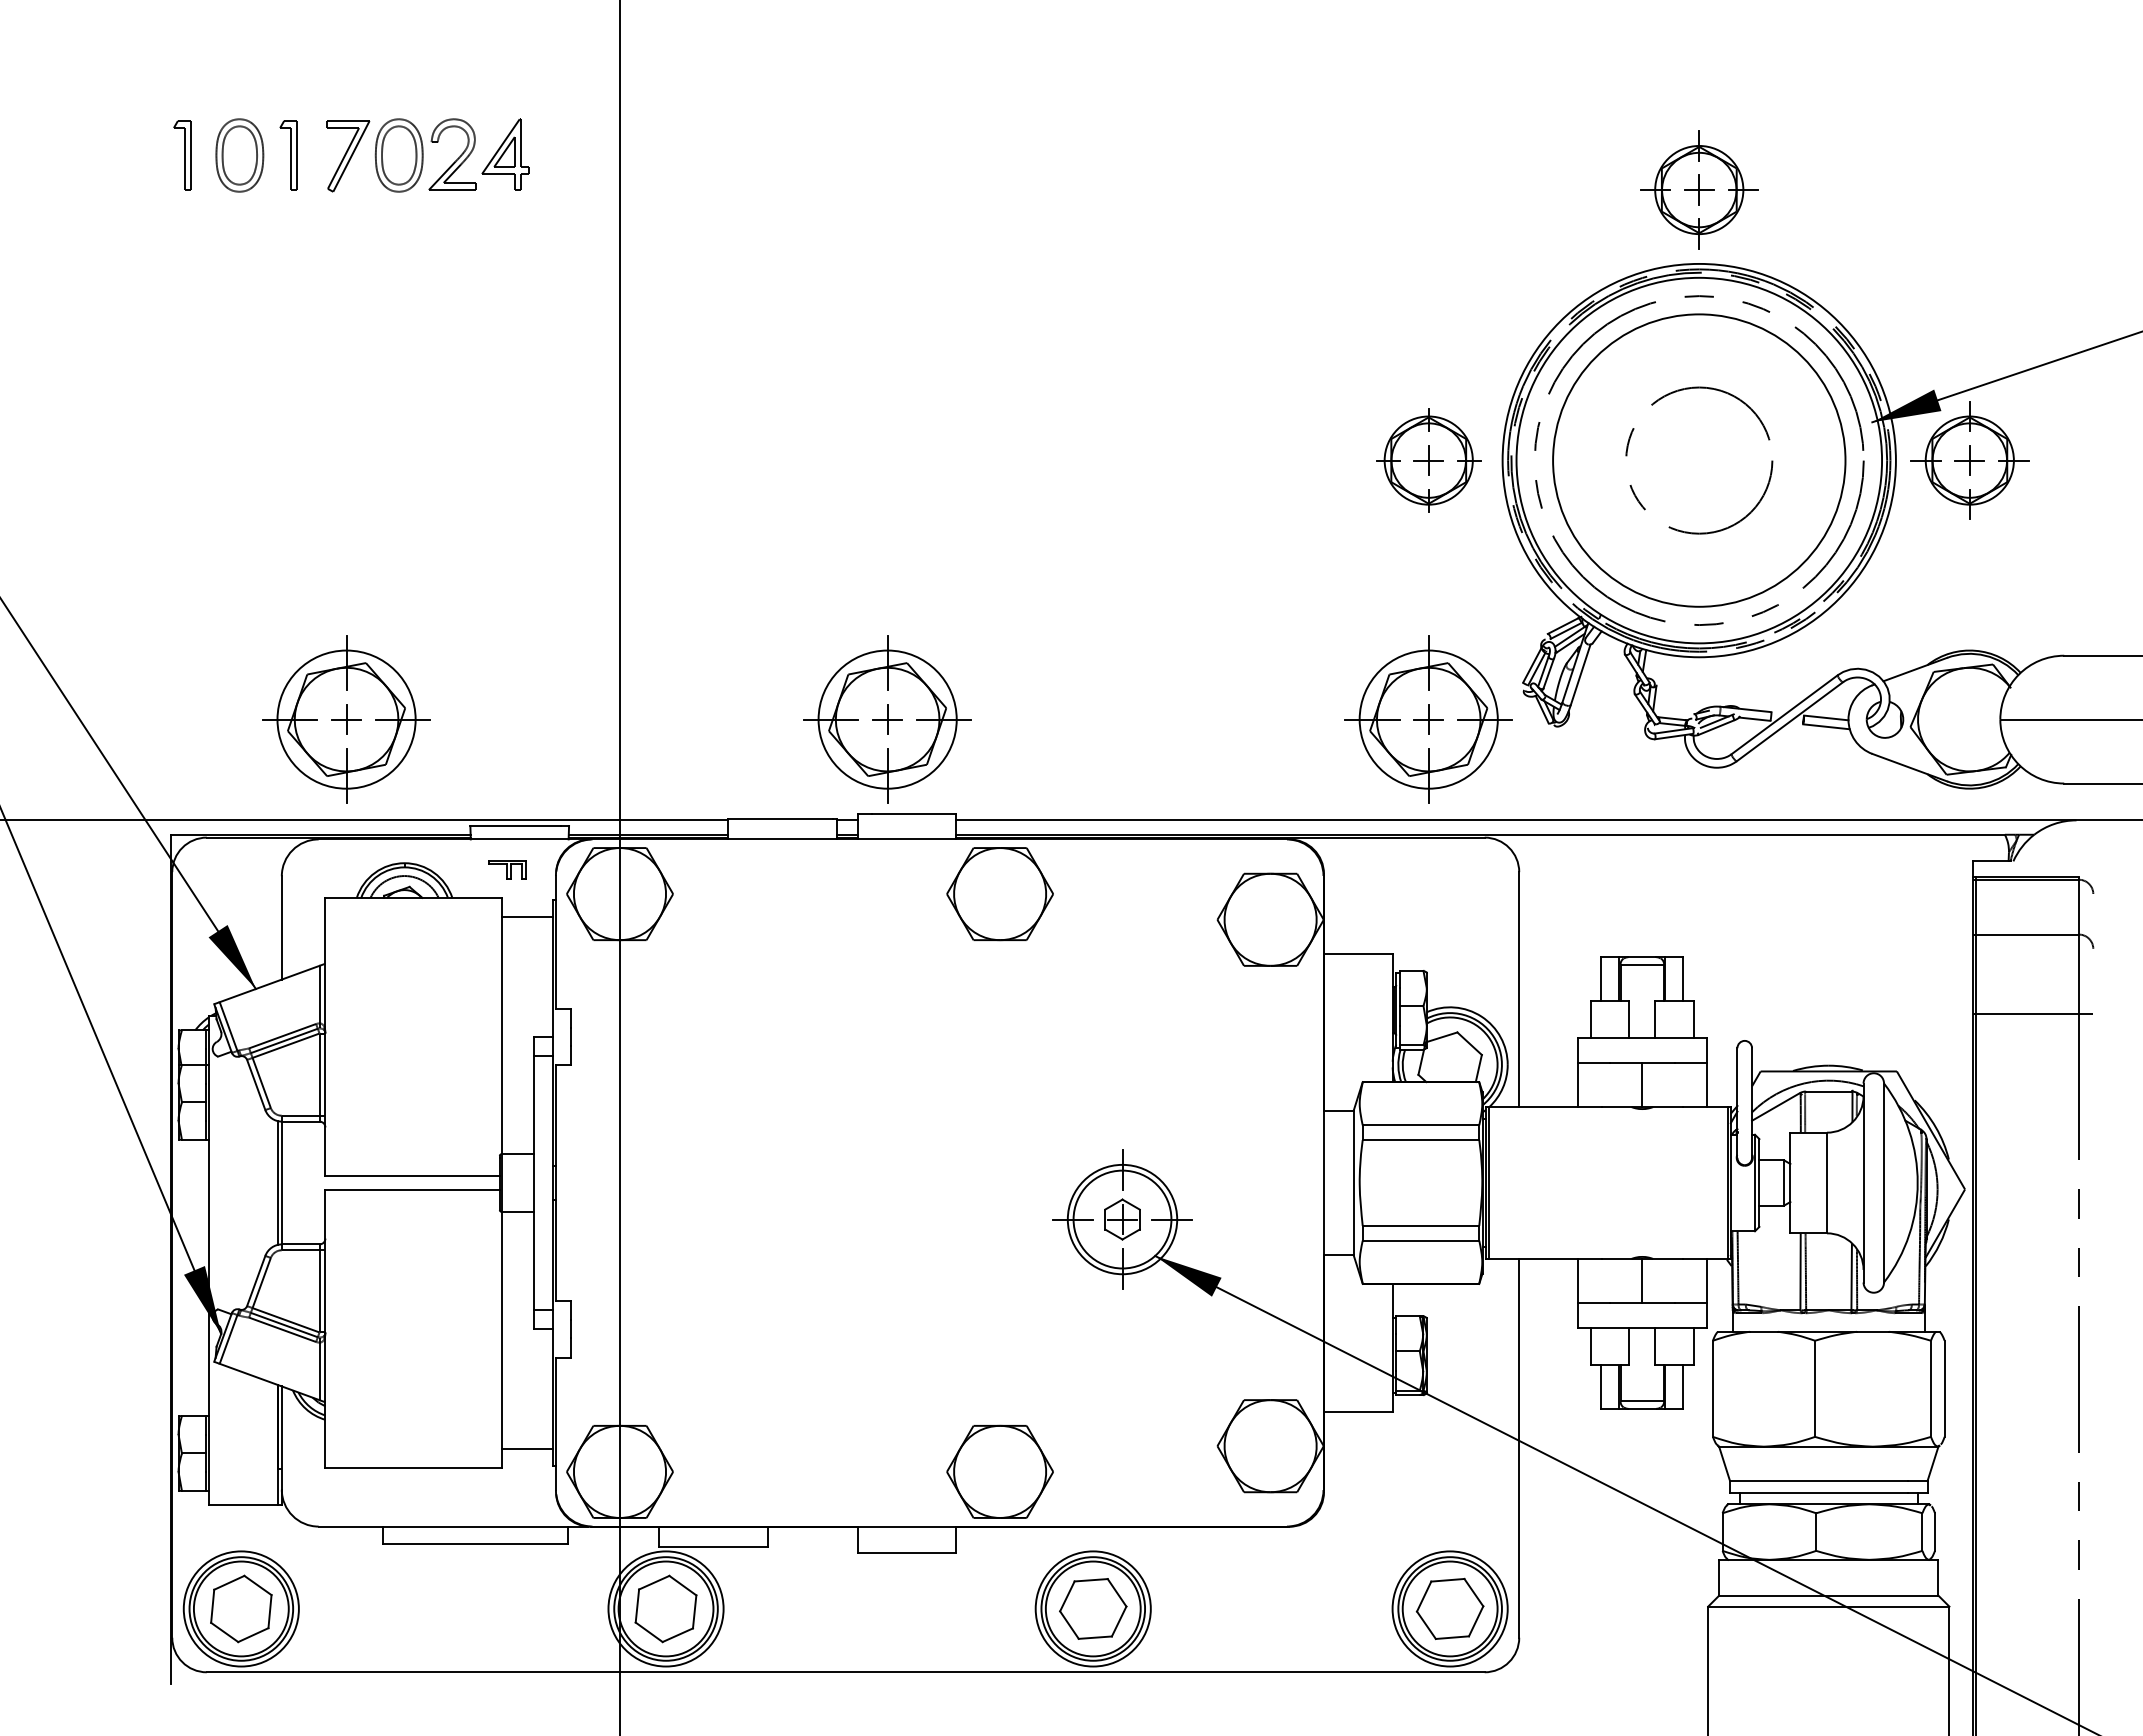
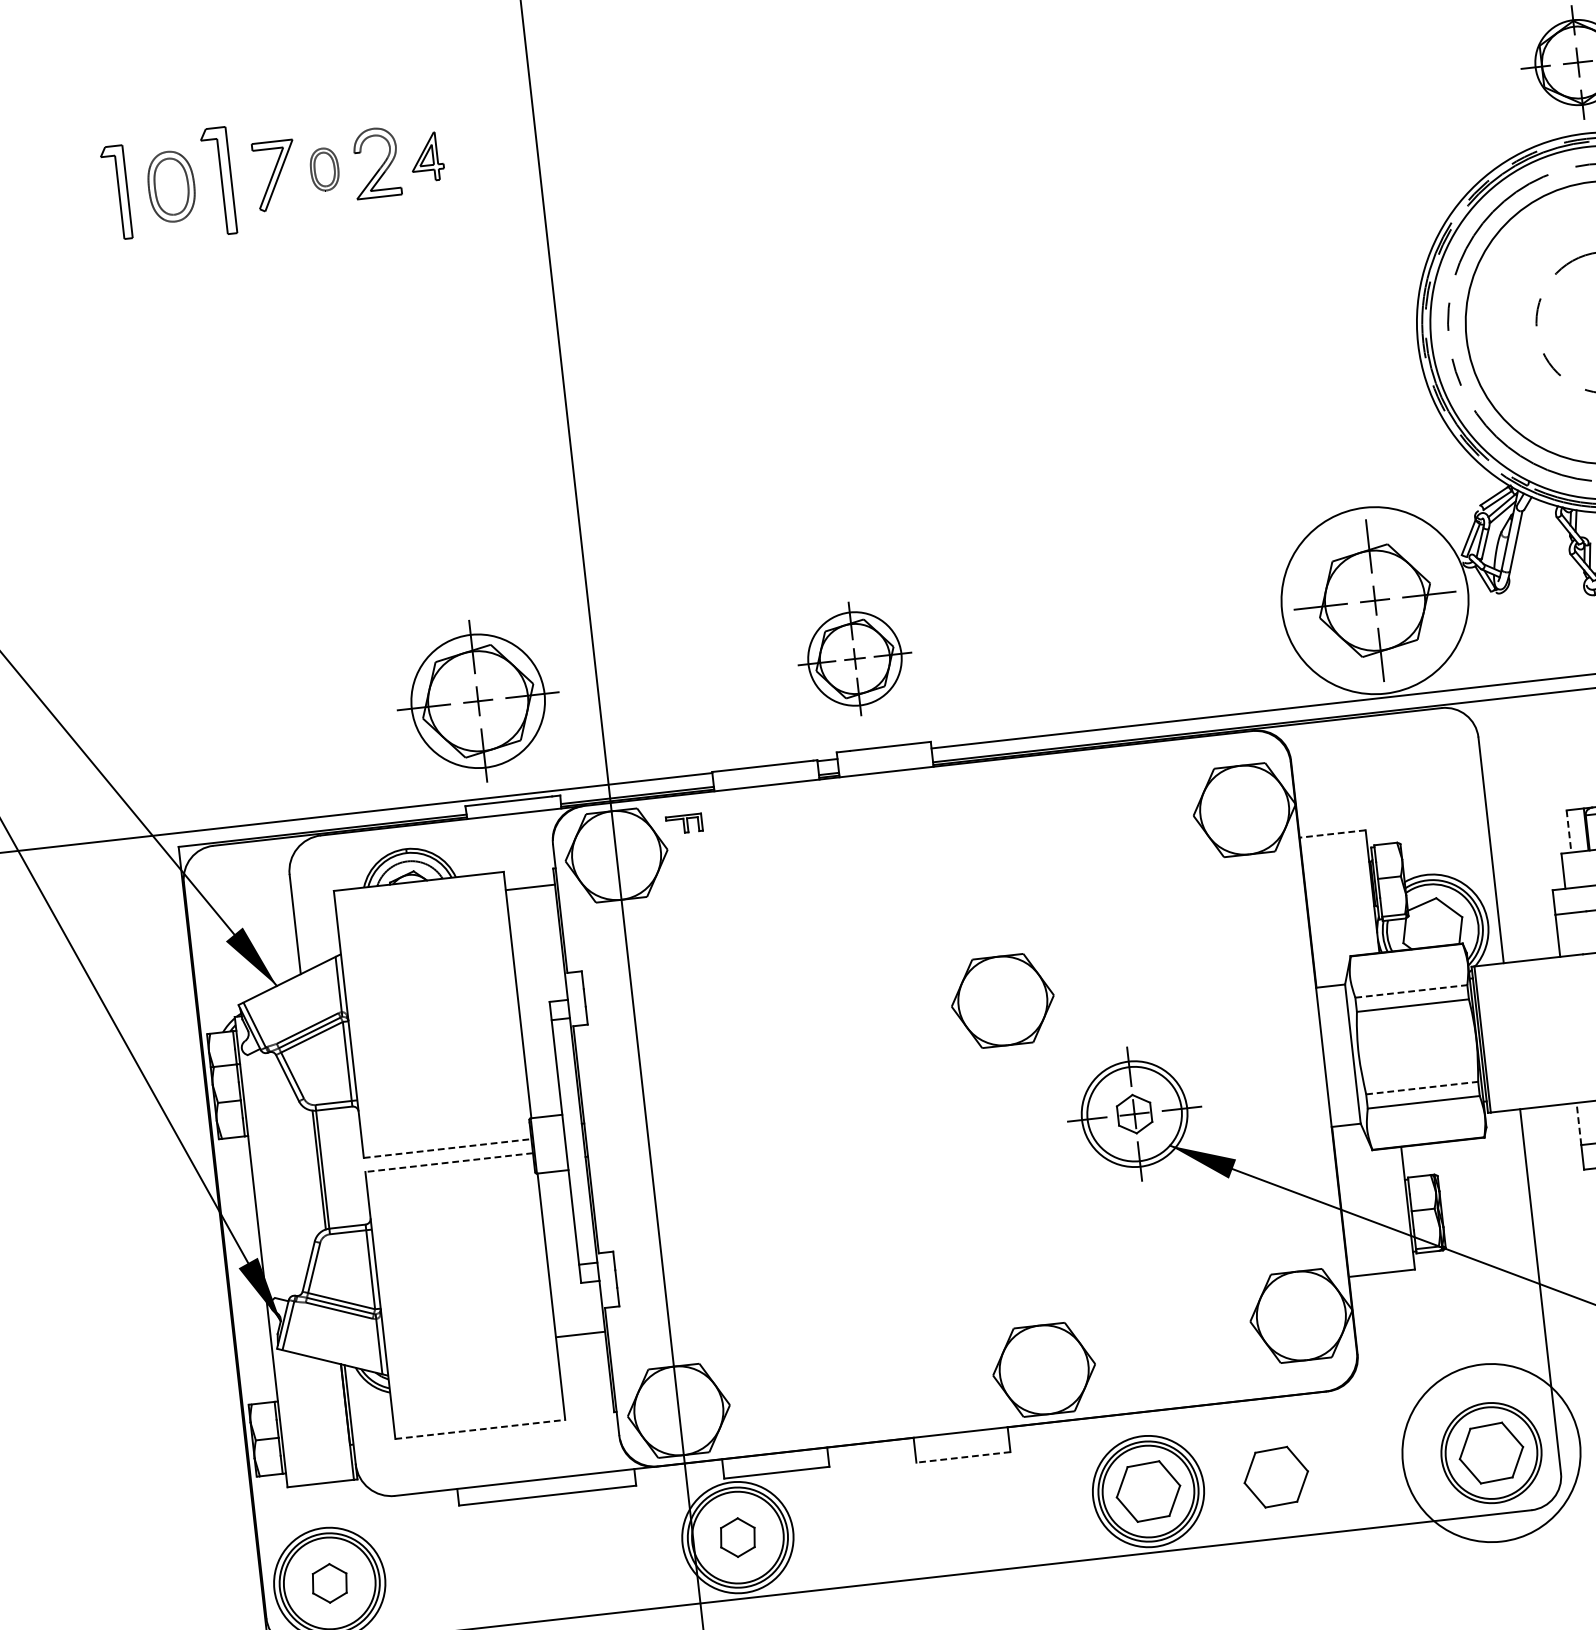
part: (505, 154) -> (426, 157), size x0.7
part: (182, 155) -> (116, 192), size x1.4
part: (288, 155) -> (218, 181), size x1.6
part: (398, 155) -> (324, 169), size x0.6
part: (1428, 460) -> (1346, 351), removed
part: (346, 719) -> (478, 701), moved
part: (887, 719) -> (854, 658), size x0.7
circle: (1428, 719) -> (1374, 600), size x1.4
part: (507, 869) -> (684, 823), moved
part: (999, 894) -> (1002, 1001), moved
line: (1357, 954) -> (1331, 834), solid -> dashed
line: (1601, 979) -> (1569, 831), solid -> dashed
line: (1421, 1125) -> (1411, 991), solid -> dashed
line: (413, 1175) -> (448, 1148), solid -> dashed
line: (412, 1190) -> (449, 1162), solid -> dashed
line: (1421, 1225) -> (1422, 1087), solid -> dashed
line: (1577, 1280) -> (1578, 1123), solid -> dashed
line: (527, 1449) -> (580, 1334), moved
line: (414, 1468) -> (481, 1429), solid -> dashed
line: (907, 1552) -> (963, 1457), solid -> dashed
part: (241, 1608) -> (329, 1582), size x0.6
part: (665, 1608) -> (737, 1537), size x0.6
part: (1226, 1608) -> (1276, 1476), added
circle: (1449, 1608) -> (1490, 1452), size x1.6

